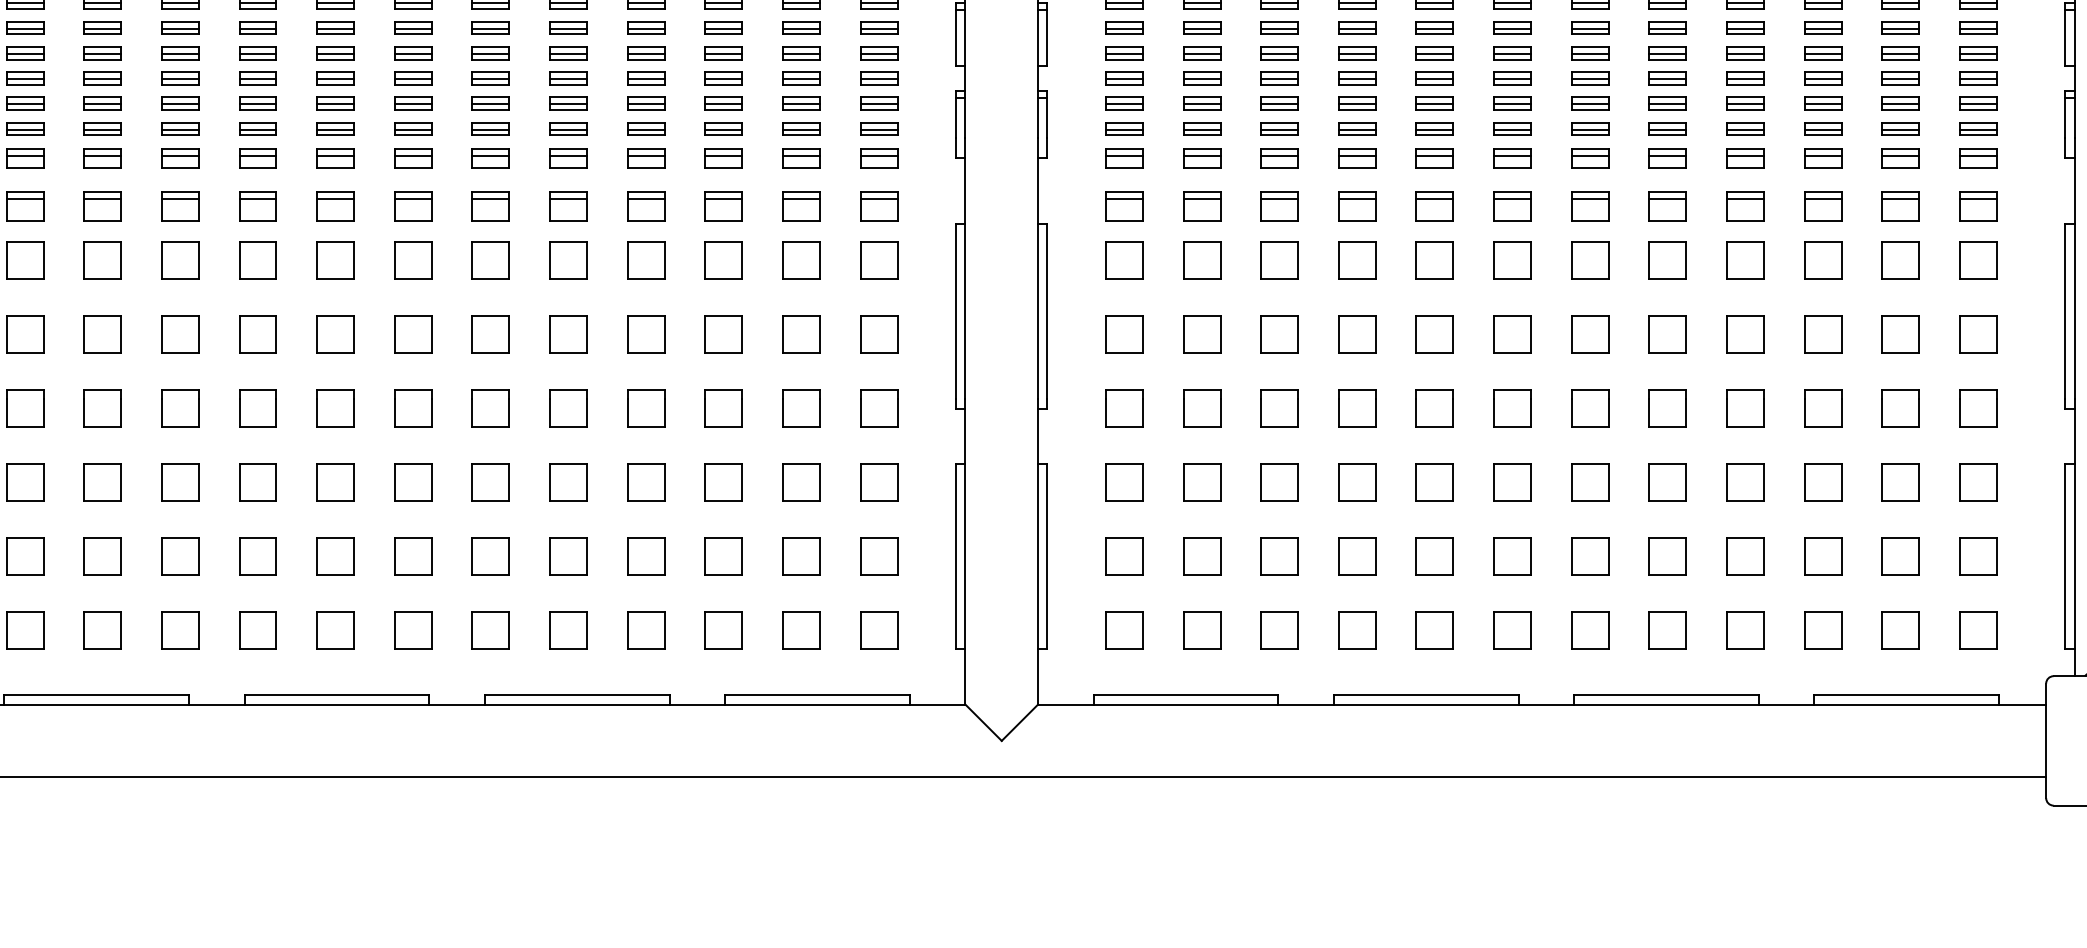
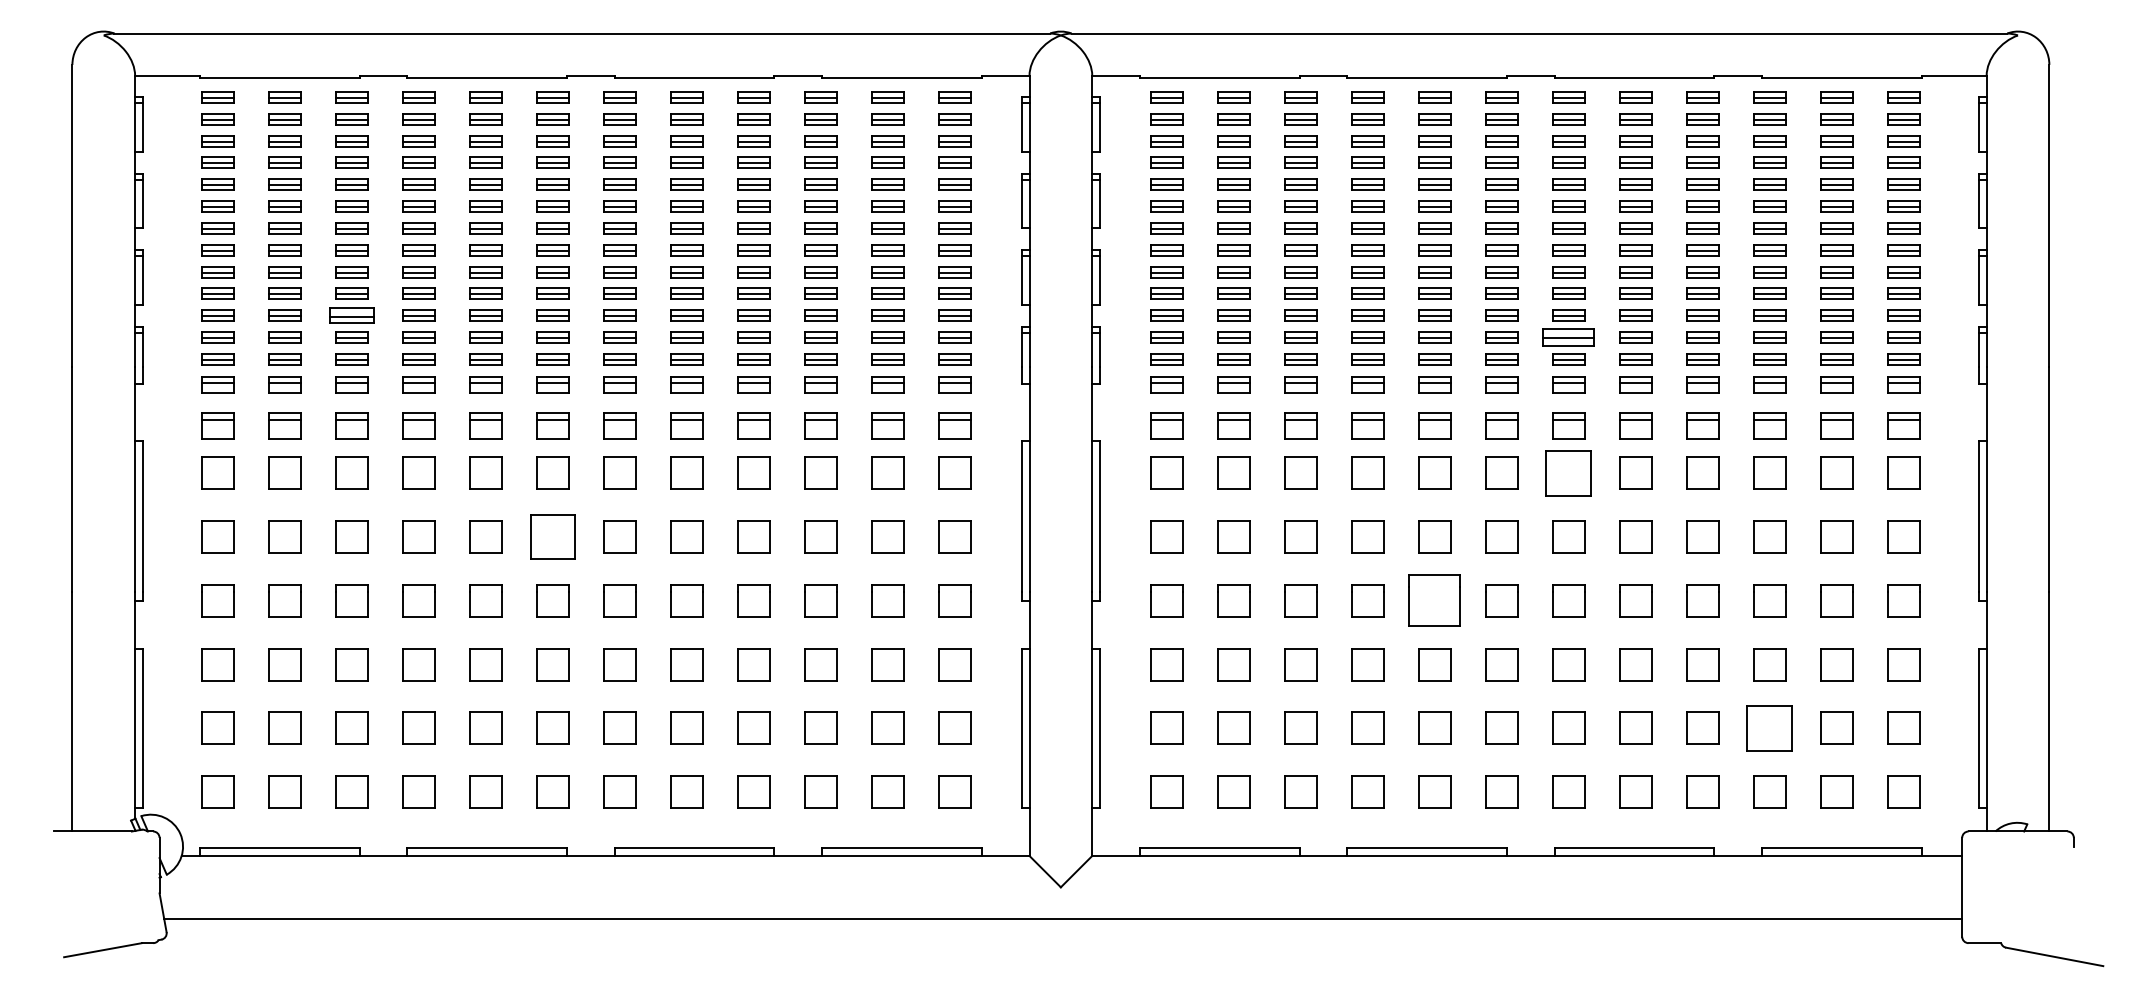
part: (179, 78) -> (351, 315), size x1.4
part: (1589, 103) -> (1568, 337), size x1.6
part: (1589, 260) -> (1568, 472), size x1.4
part: (412, 334) -> (552, 536), size x1.4
part: (1434, 408) -> (1434, 600), size x1.6
part: (1822, 555) -> (1769, 727), size x1.4

